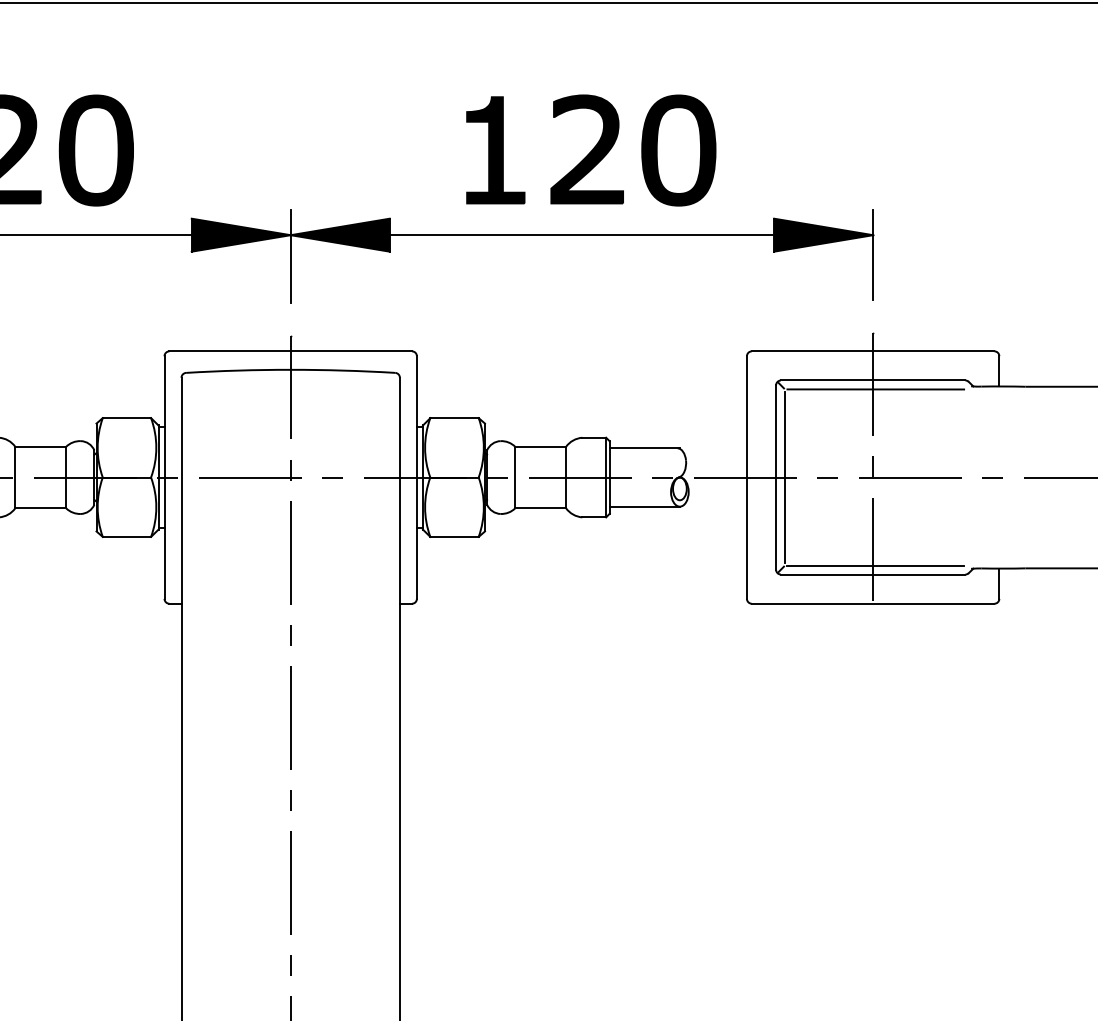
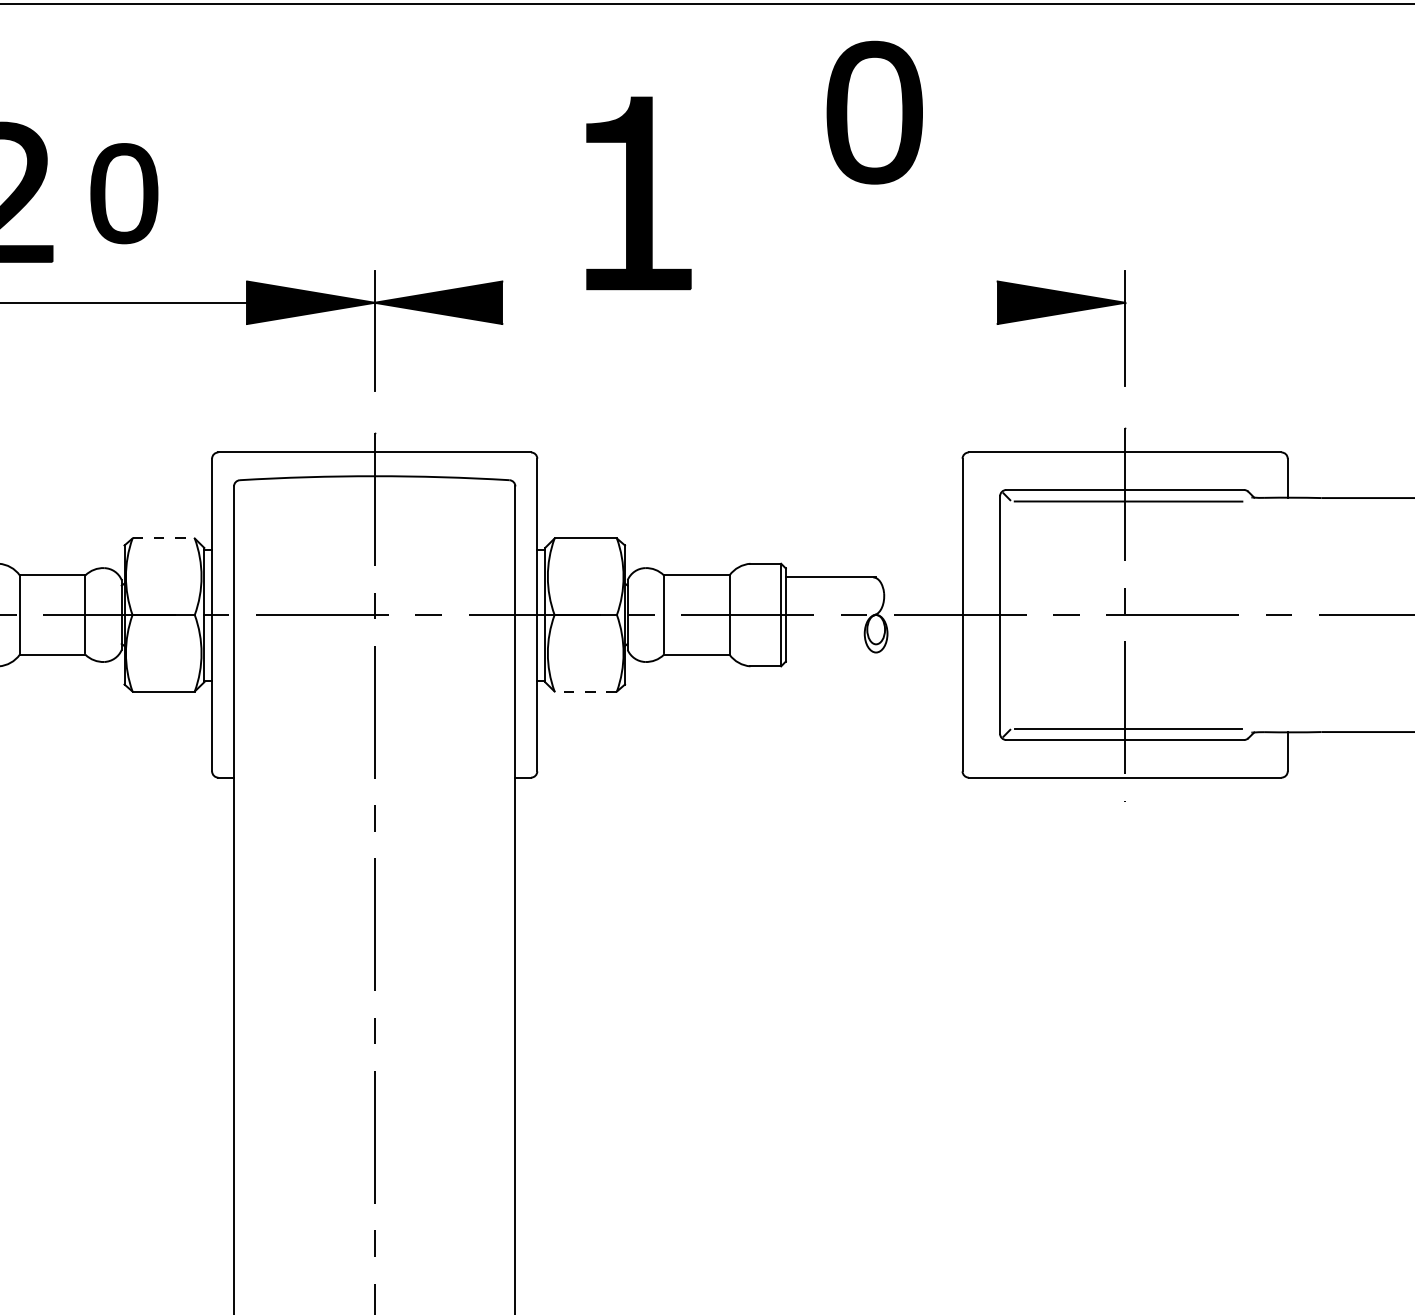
part: (587, 148) -> (756, 191), removed
part: (96, 150) -> (124, 193), size x0.7
part: (495, 150) -> (638, 193), size x1.4
part: (678, 150) -> (874, 112), moved
line: (581, 234) -> (749, 302), removed
line: (127, 418) -> (164, 538), solid -> dashed
line: (784, 477) -> (1011, 614), removed
line: (644, 506) -> (830, 652), removed
line: (454, 536) -> (585, 691), solid -> dashed

